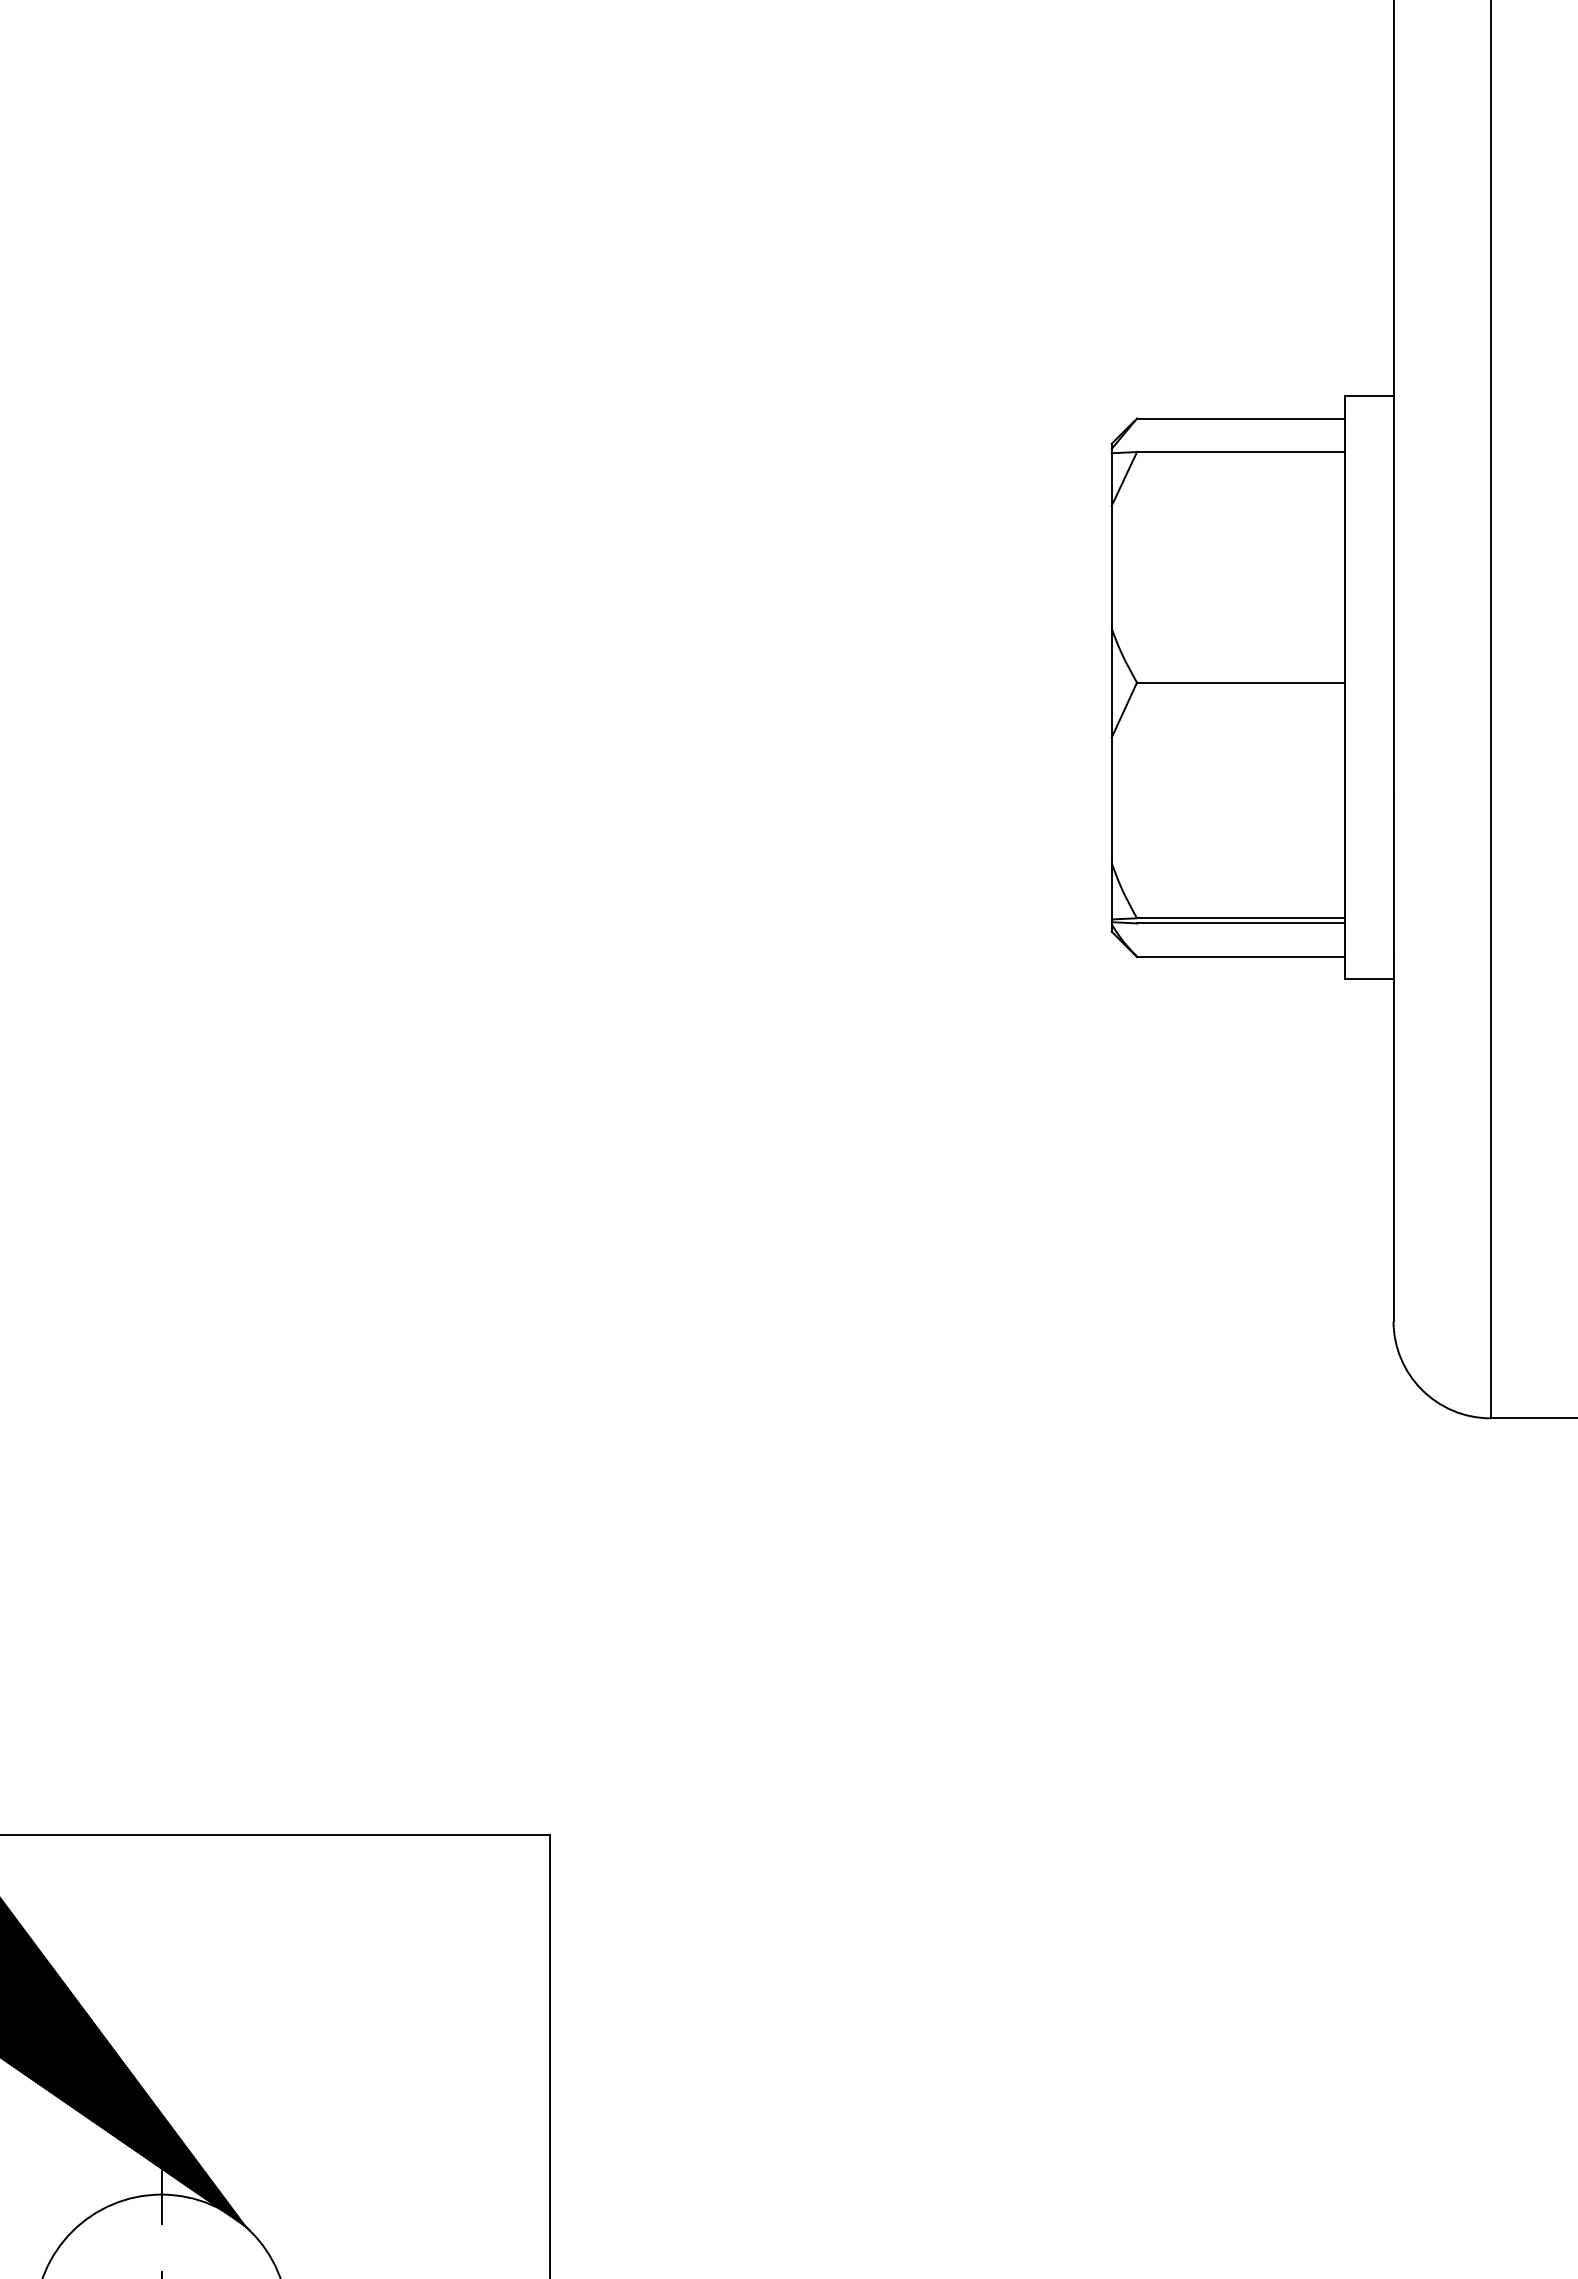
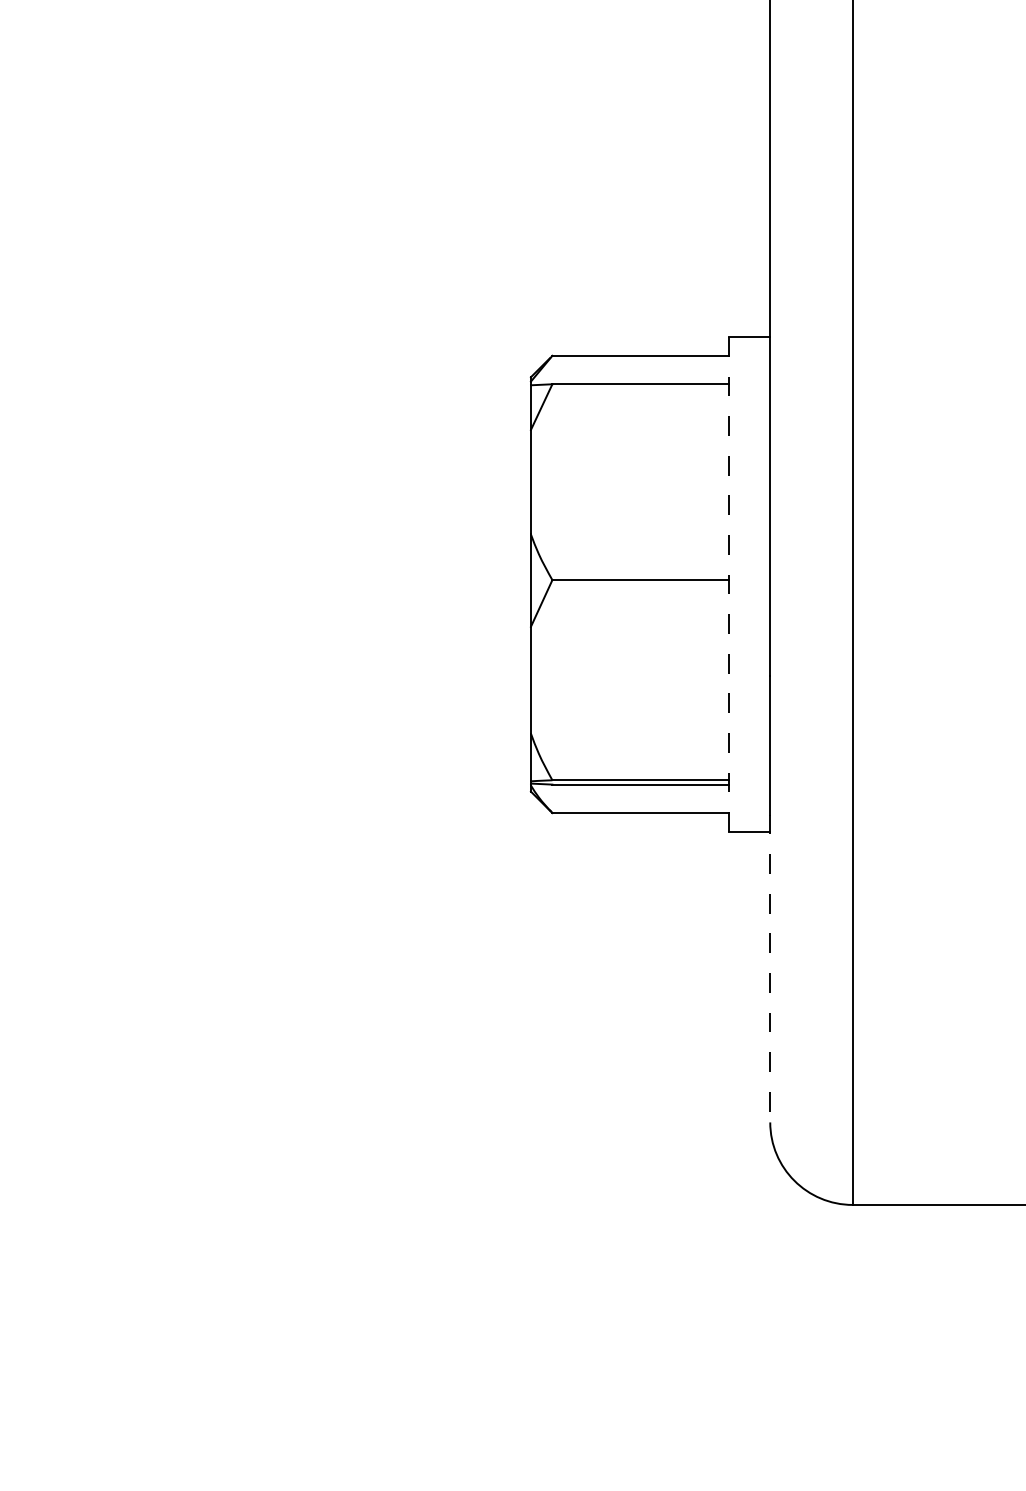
line: (1344, 687) -> (728, 584), solid -> dashed
line: (1393, 1140) -> (770, 968), solid -> dashed

